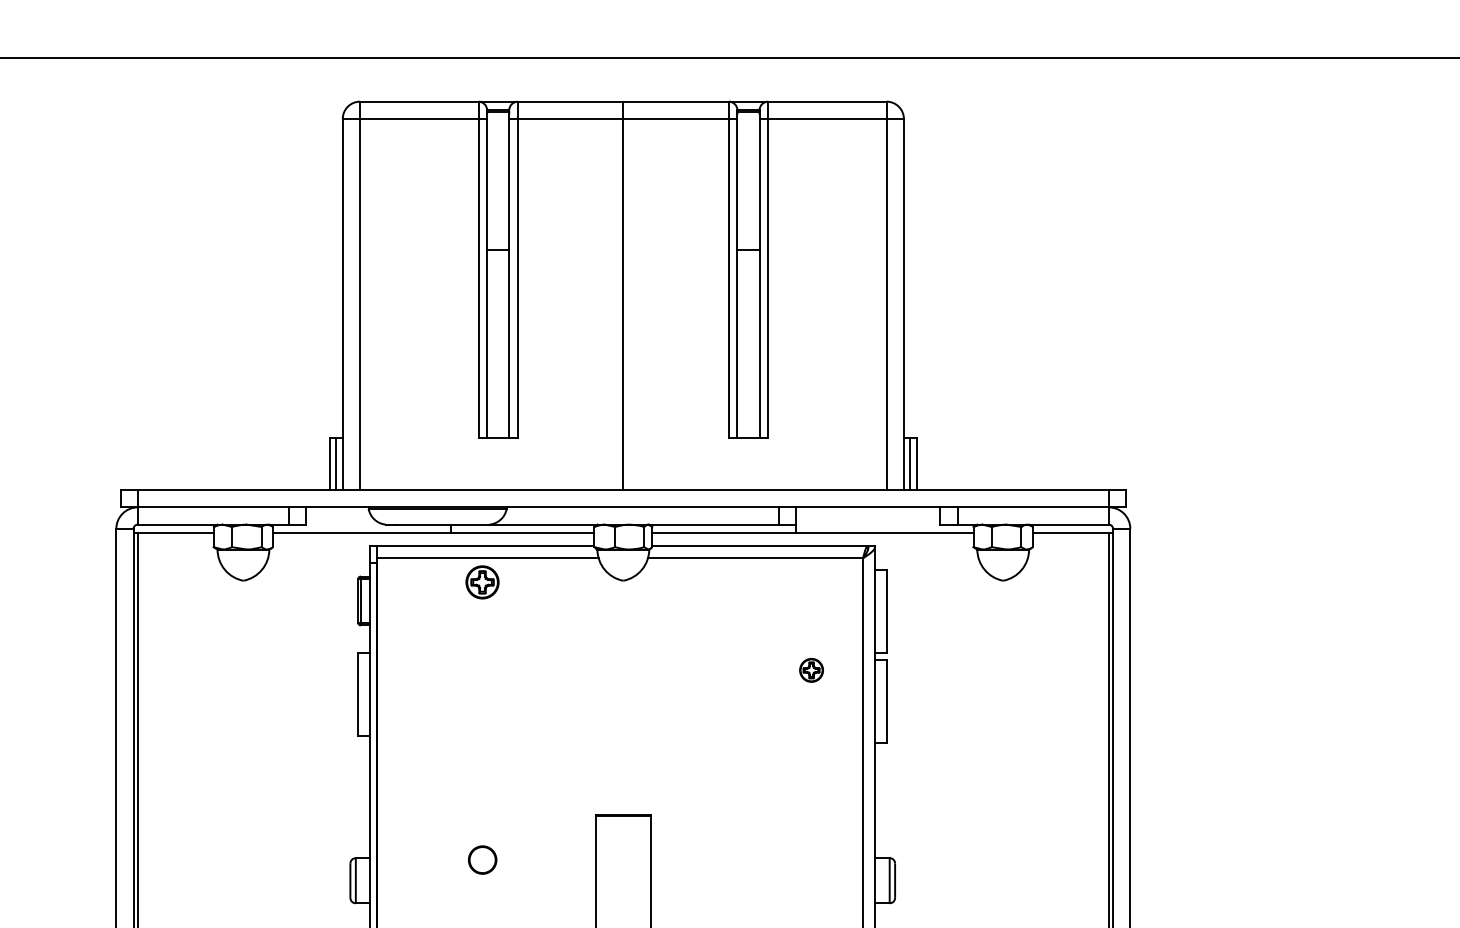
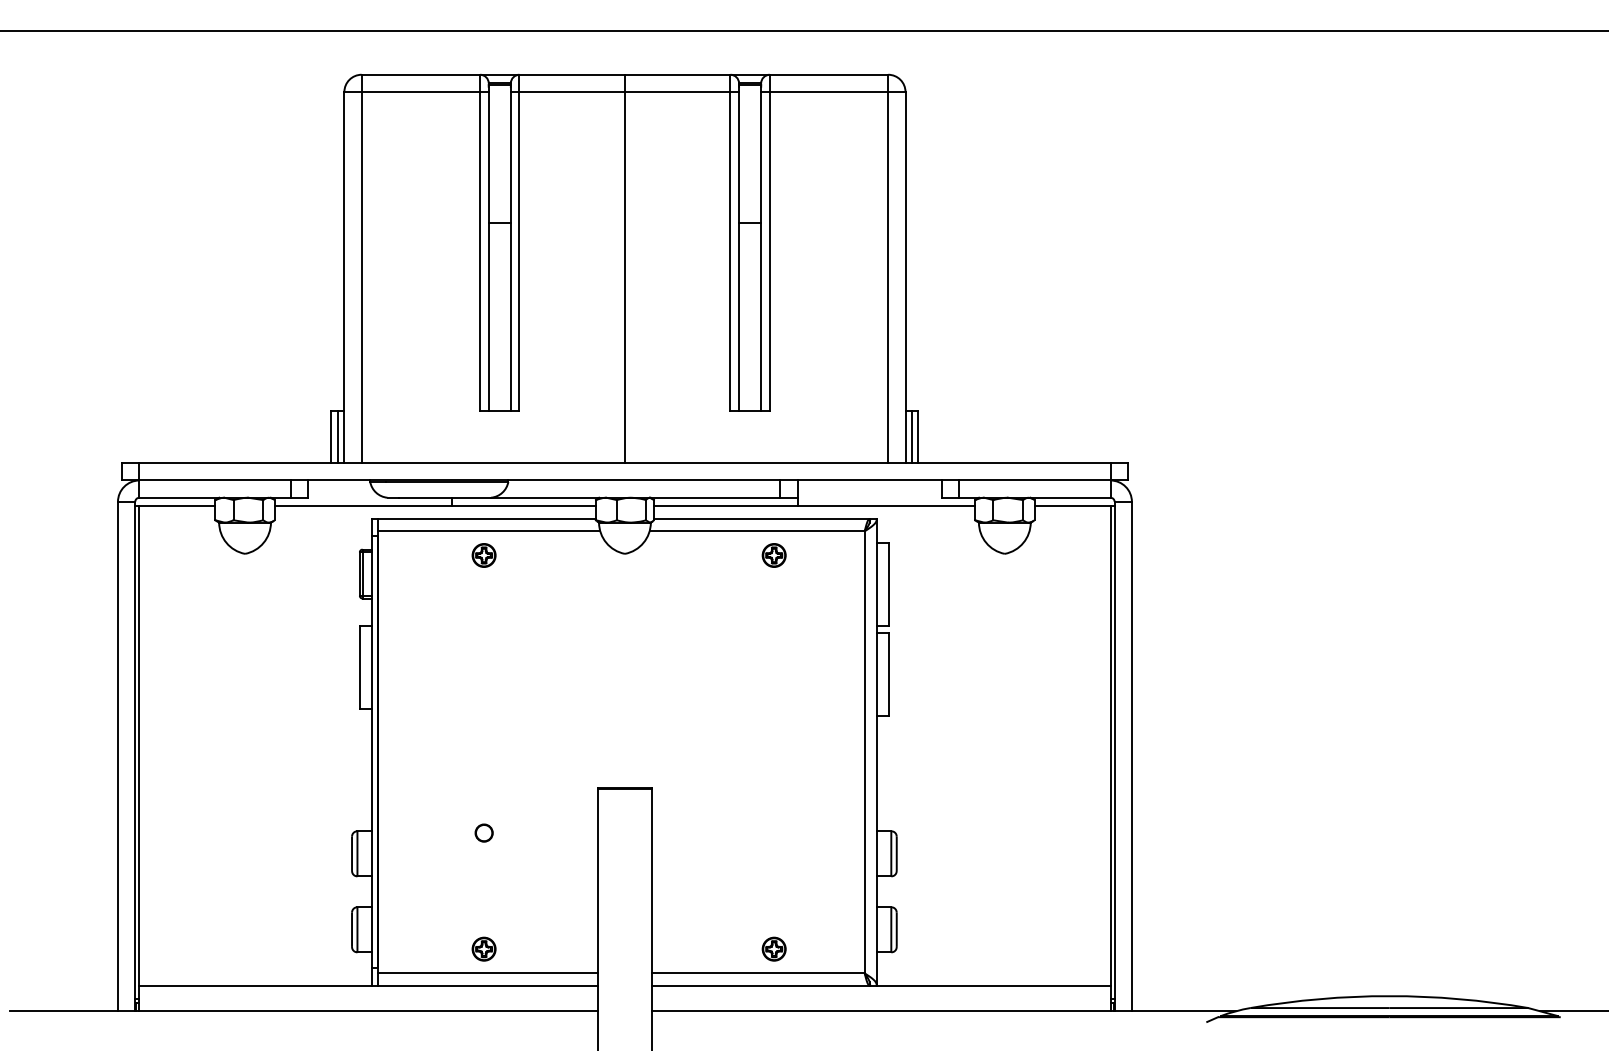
part: (481, 582) -> (483, 555), size x0.71
part: (810, 670) -> (773, 555), moved
circle: (481, 859) -> (483, 832), size x0.62

